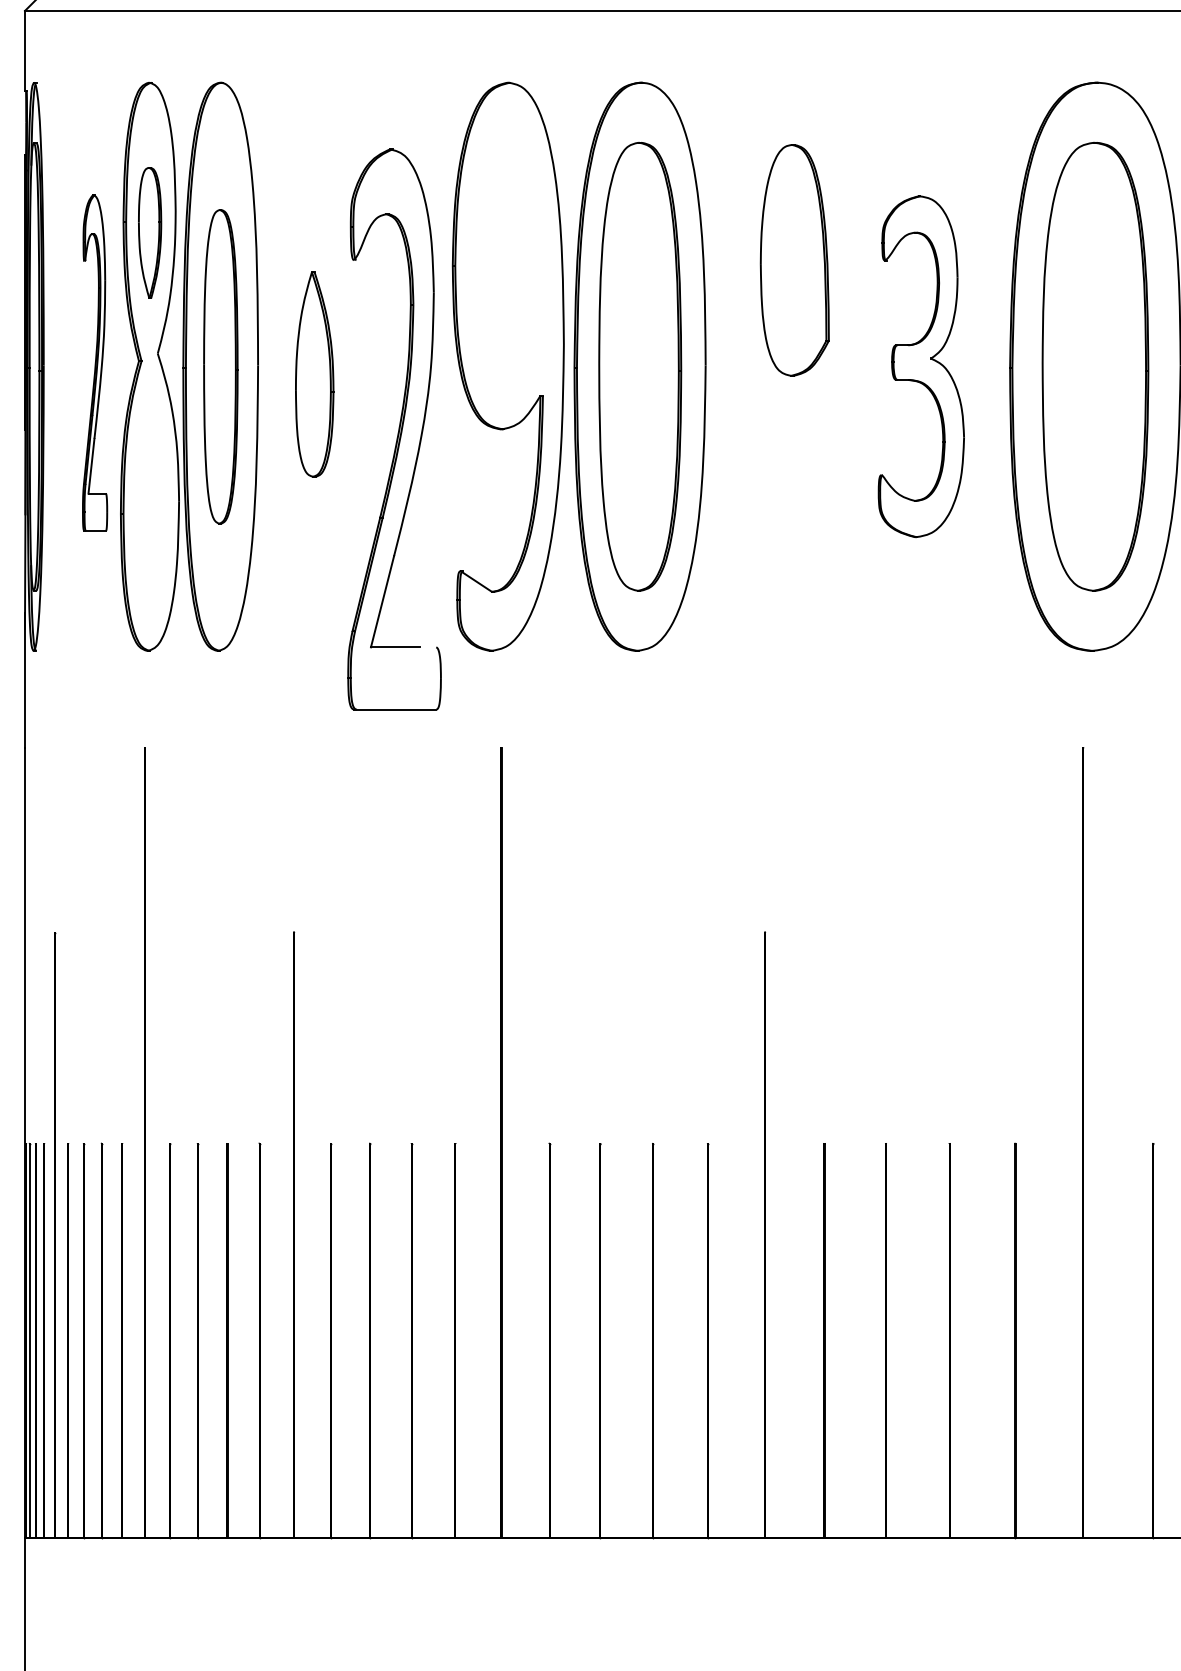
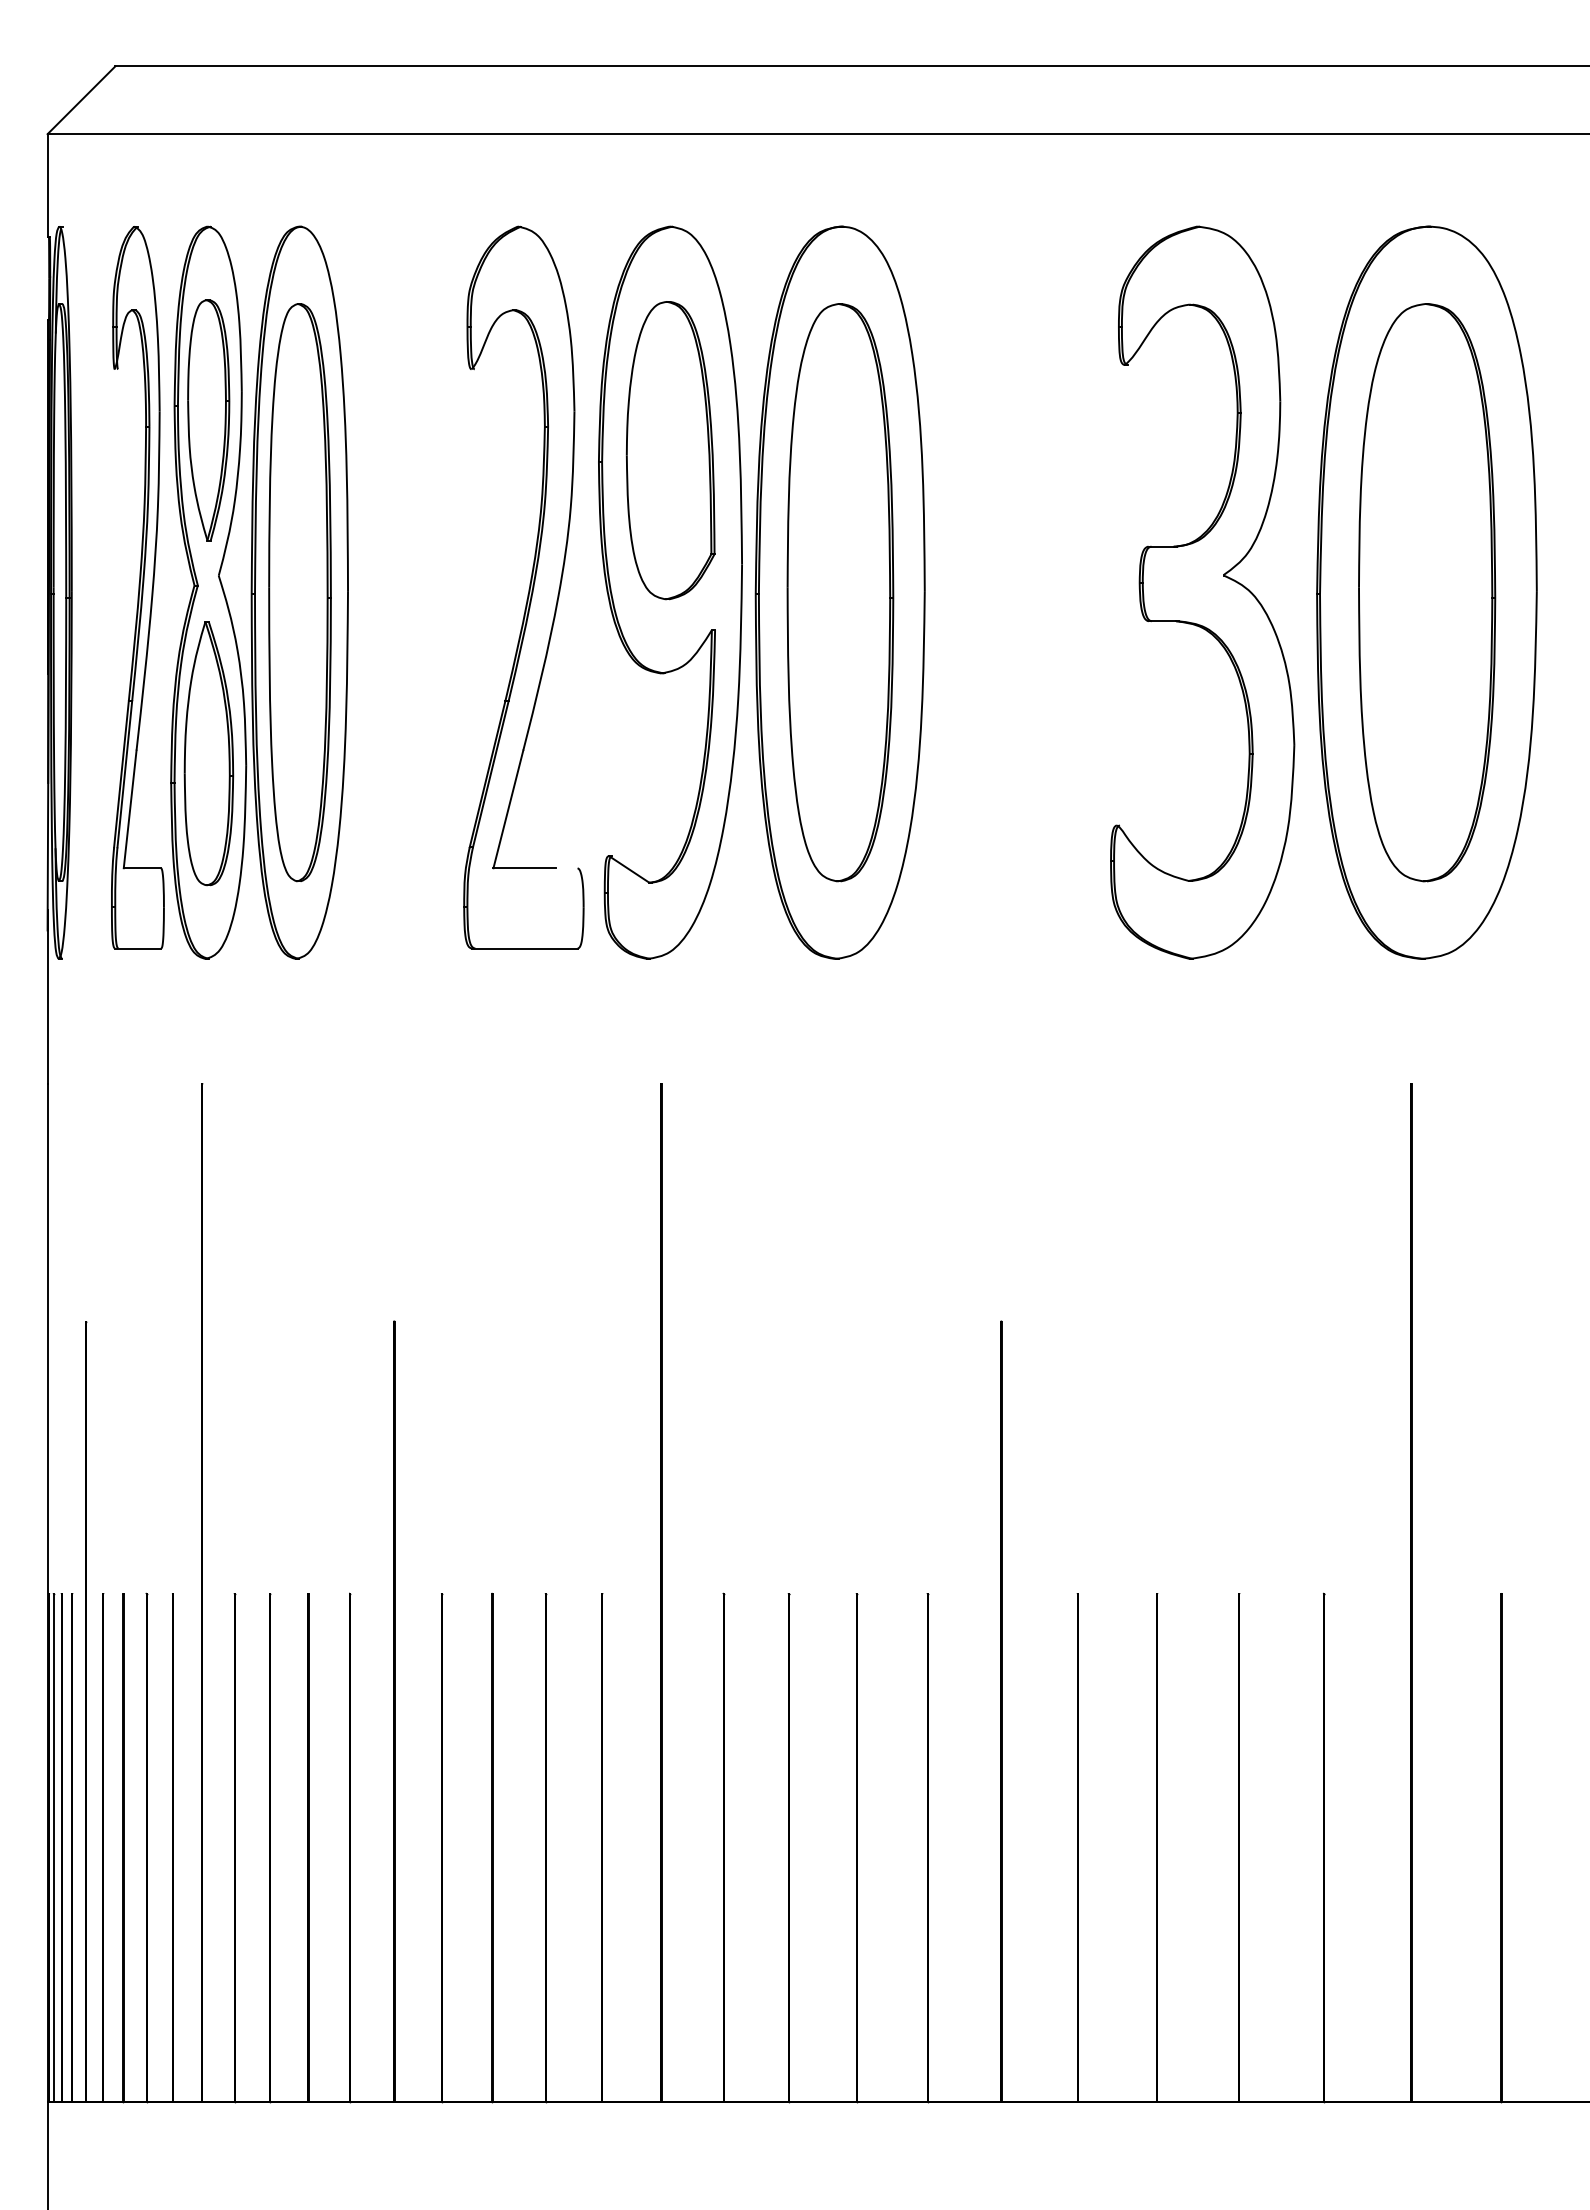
part: (149, 233) -> (208, 420), size x1.43
part: (794, 260) -> (670, 450), moved
part: (94, 362) -> (137, 587), size x1.67
part: (220, 366) -> (299, 592), size x1.43
part: (921, 366) -> (1202, 592), size x1.67
part: (314, 374) -> (208, 753), moved
part: (394, 429) -> (523, 587), moved

